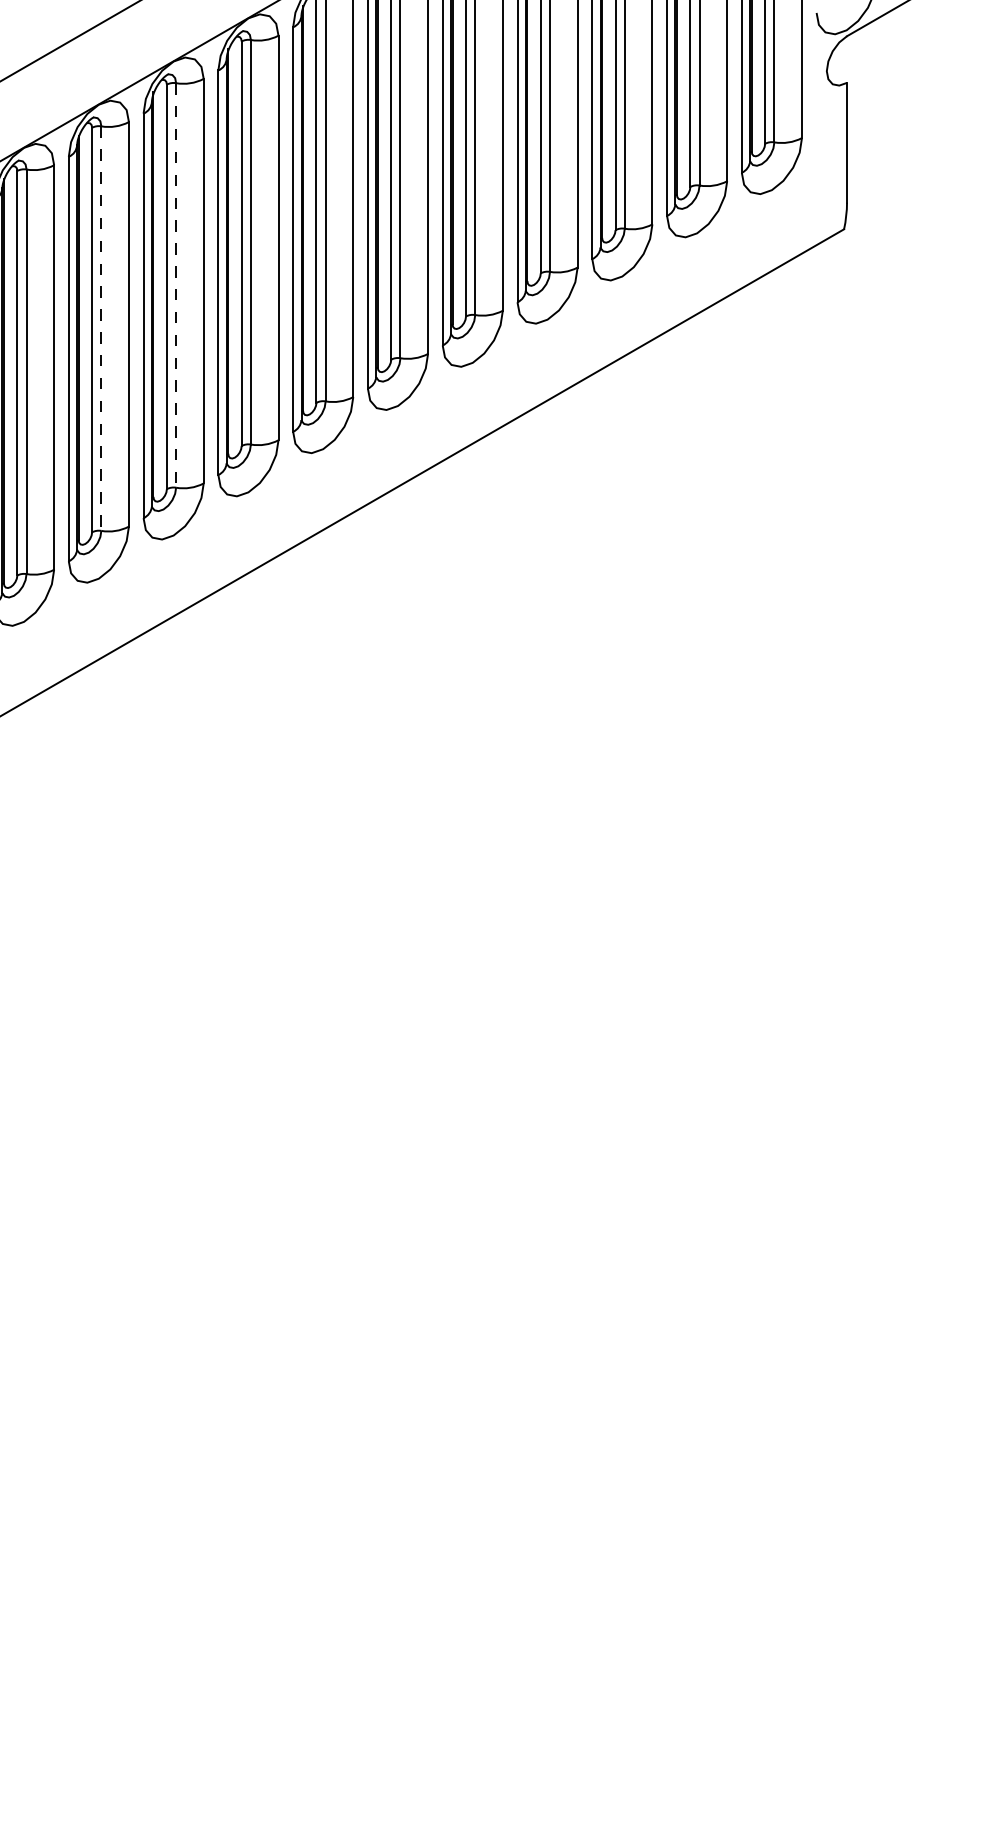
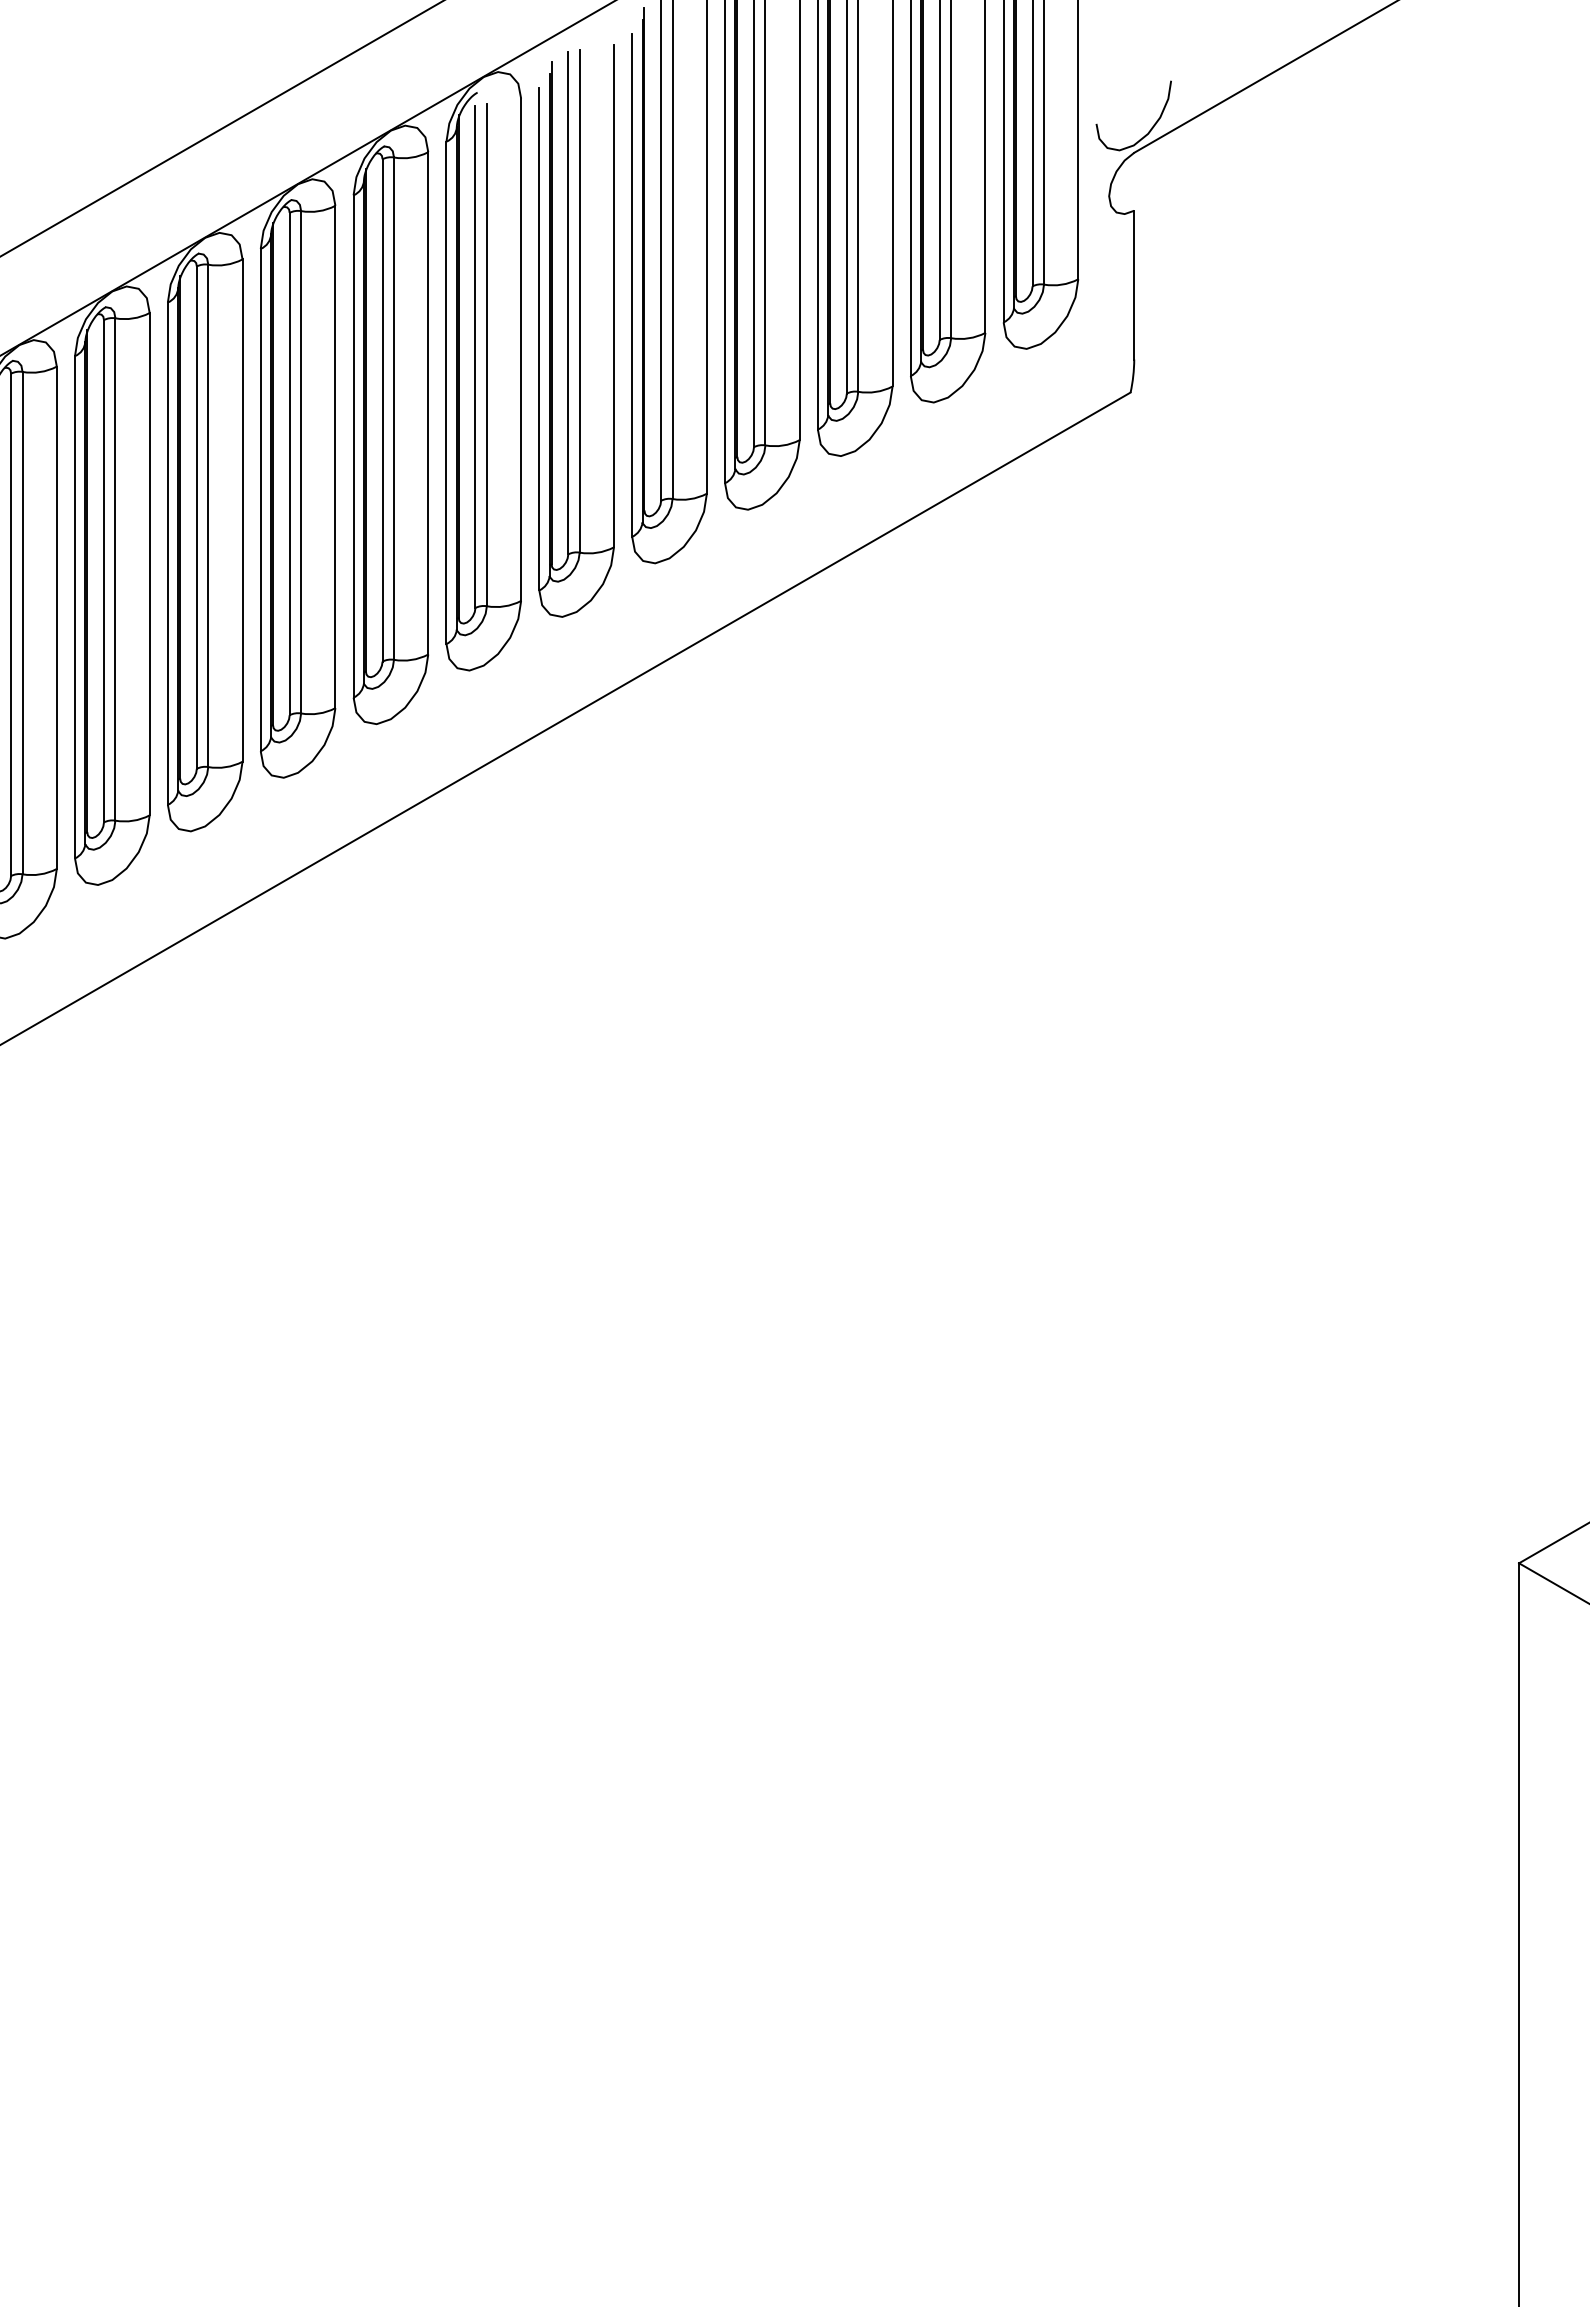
line: (176, 285) -> (301, 462), dashed -> solid
line: (101, 329) -> (208, 516), dashed -> solid

